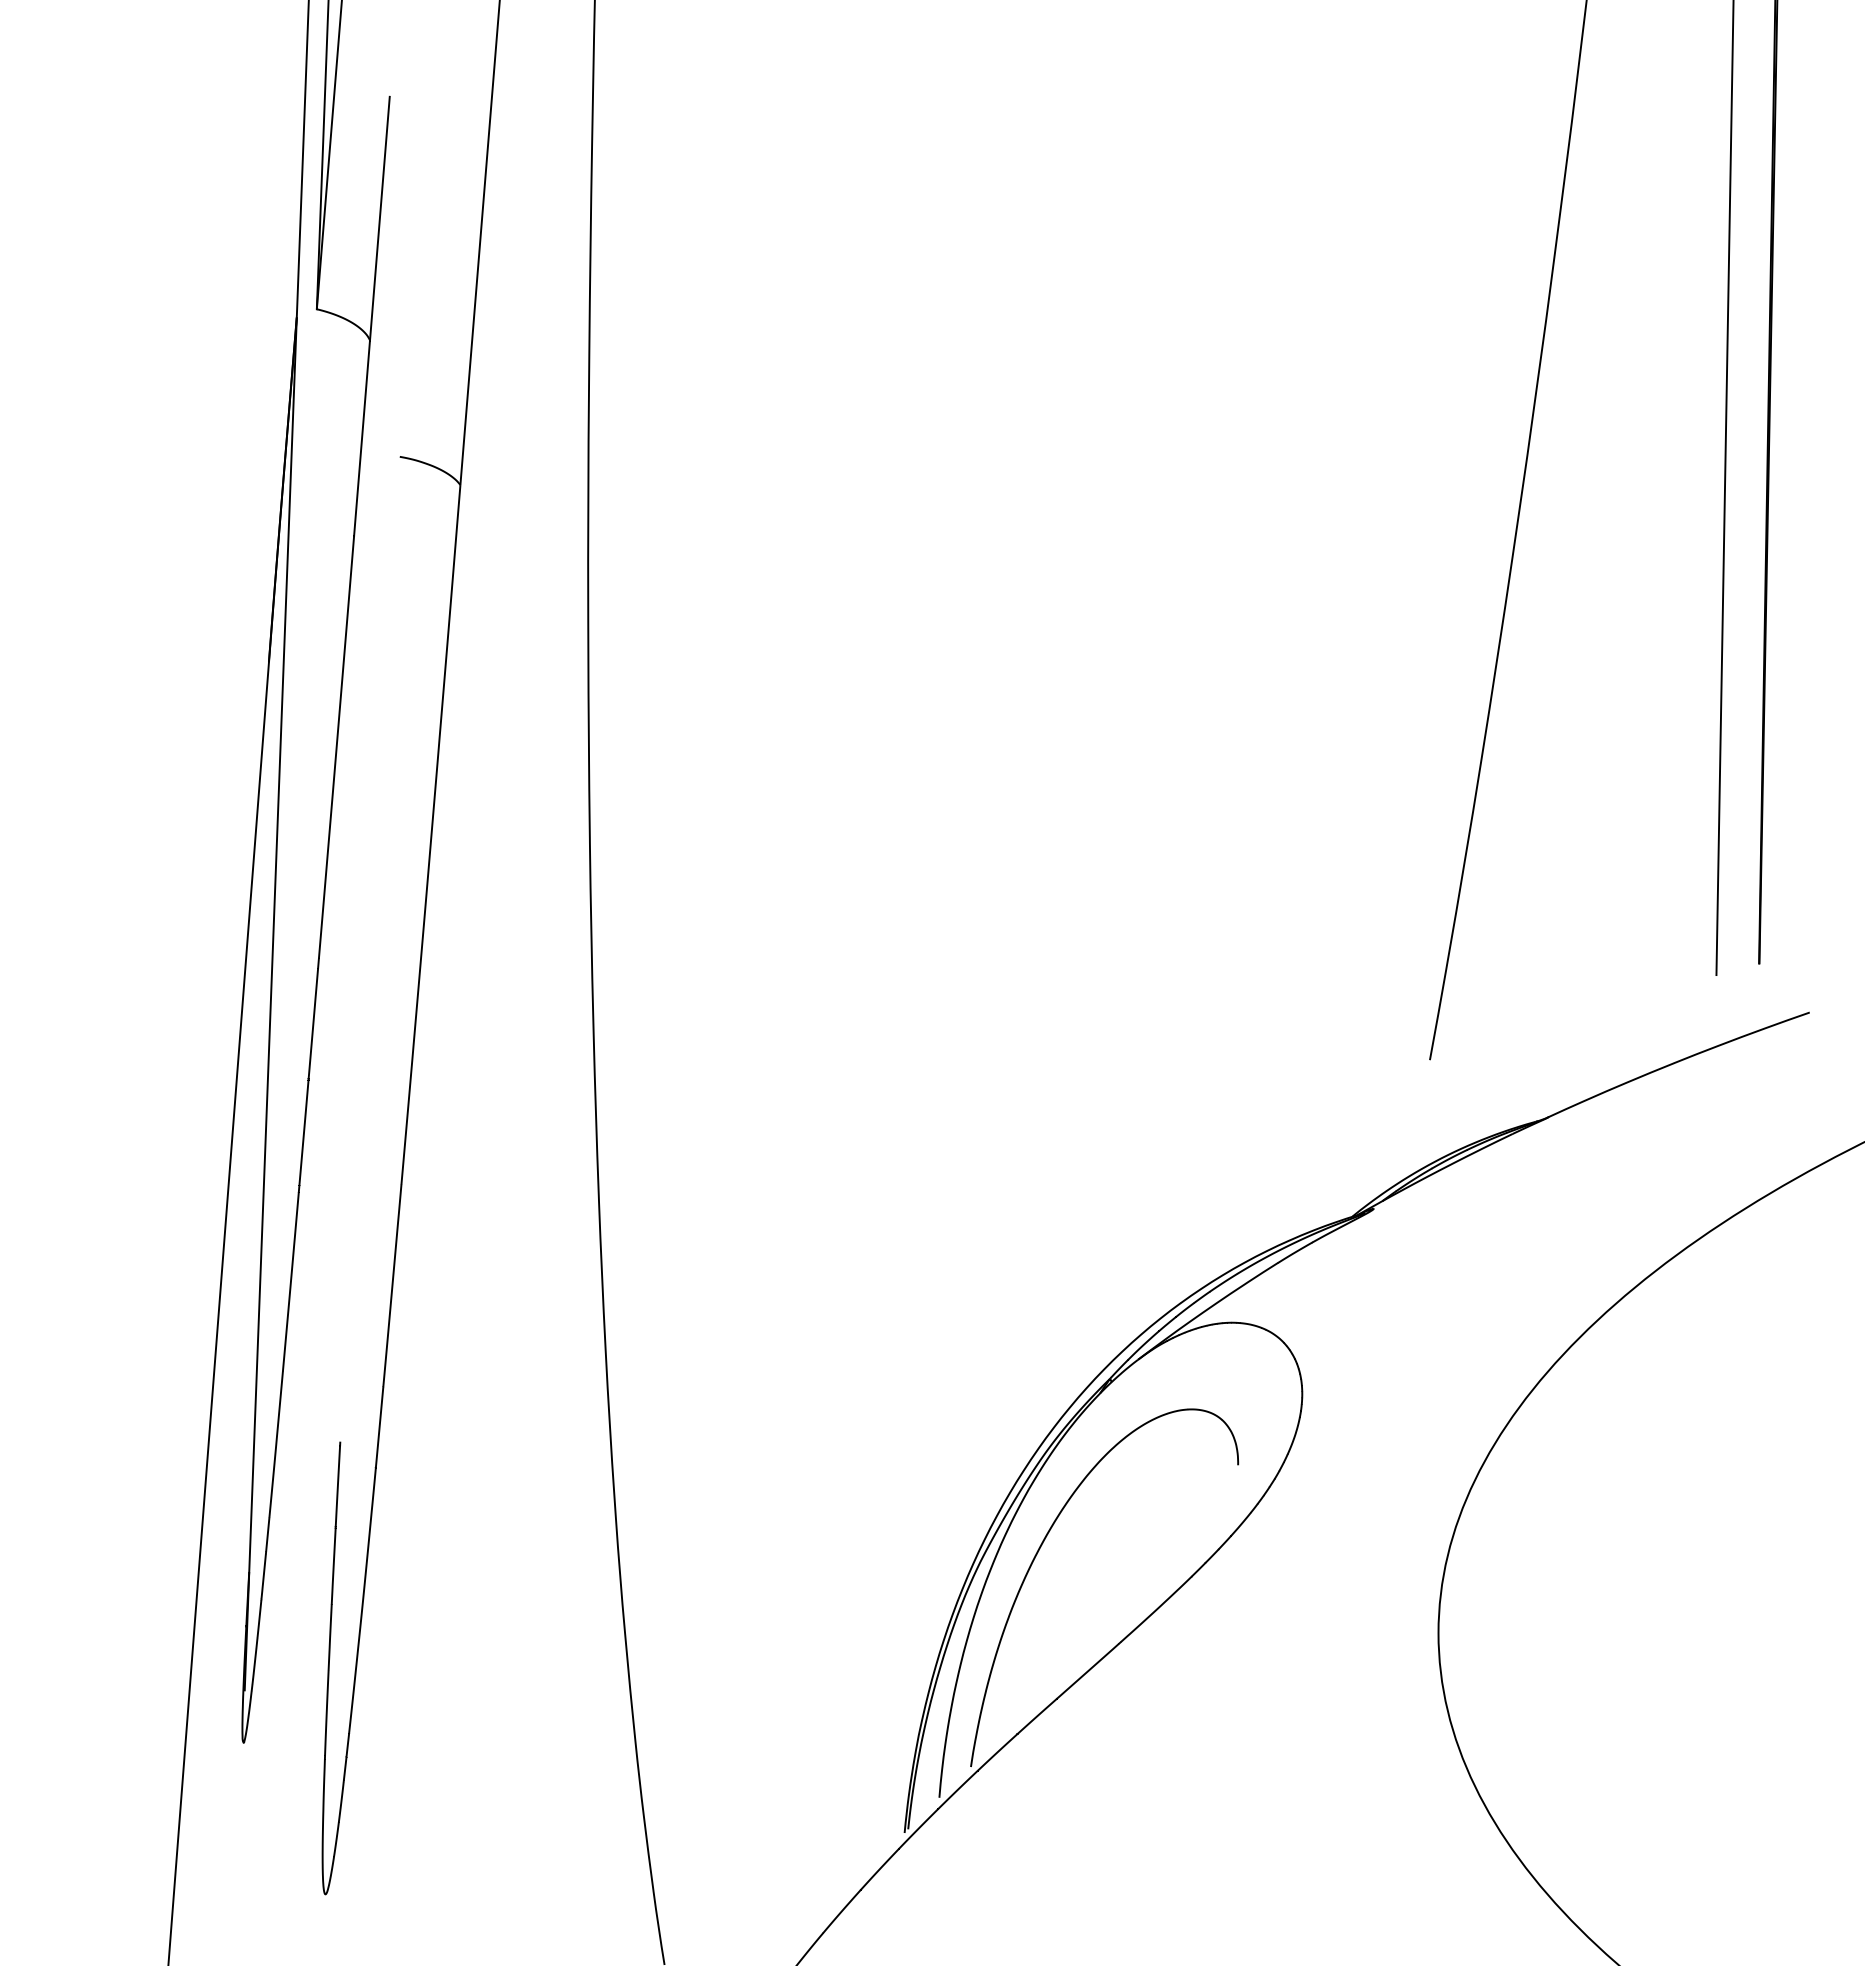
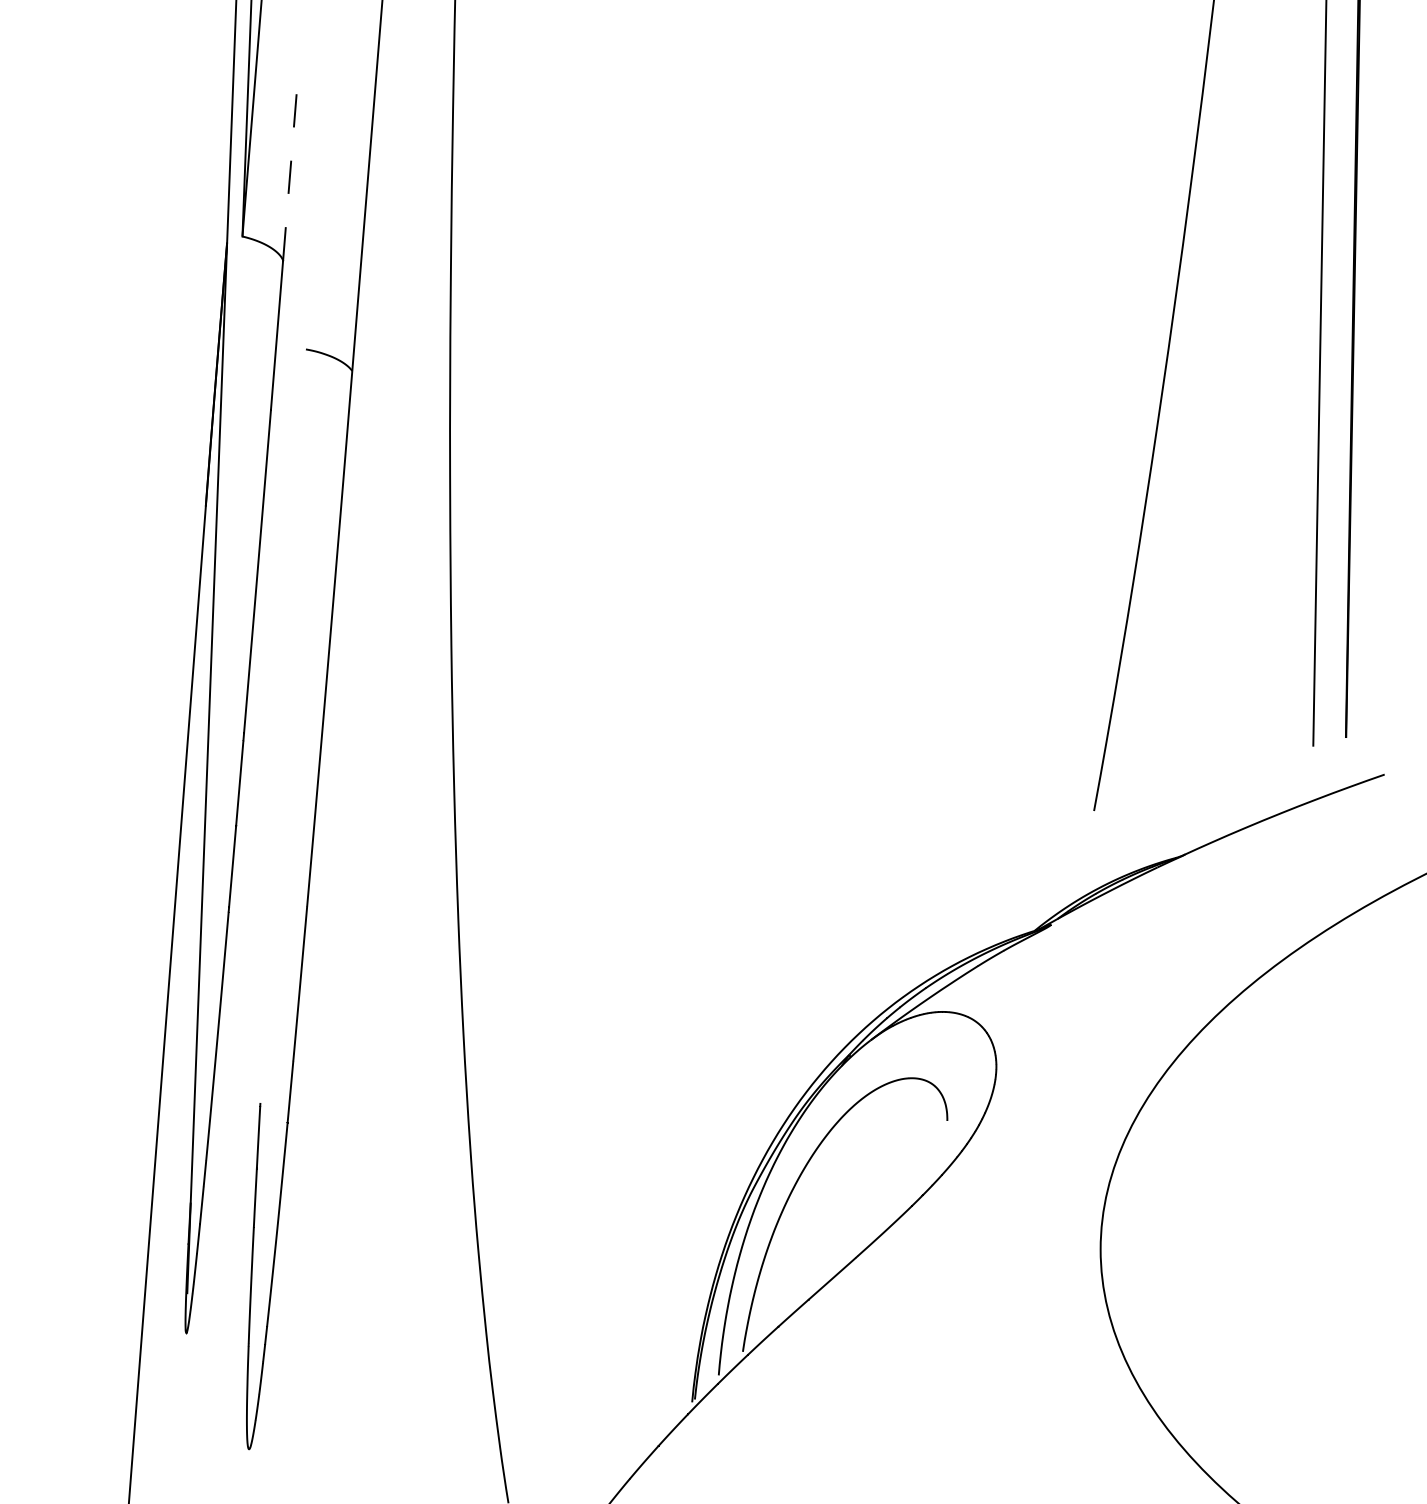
line: (379, 218) -> (290, 167), solid -> dashed

